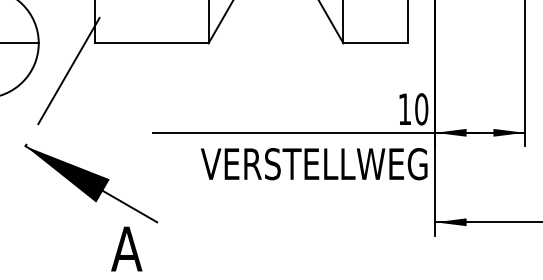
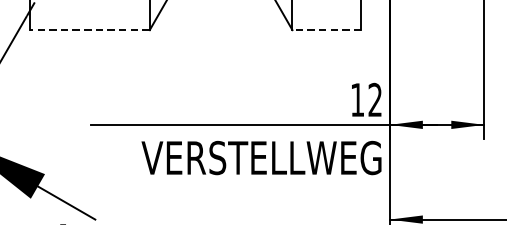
line: (151, 43) -> (89, 30), solid -> dashed
line: (375, 43) -> (326, 30), solid -> dashed
text: (421, 109) -> (375, 100), 10 -> 12

